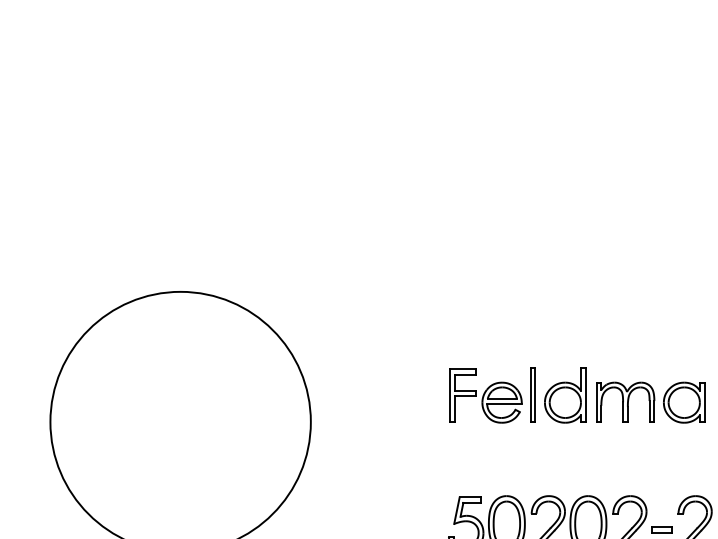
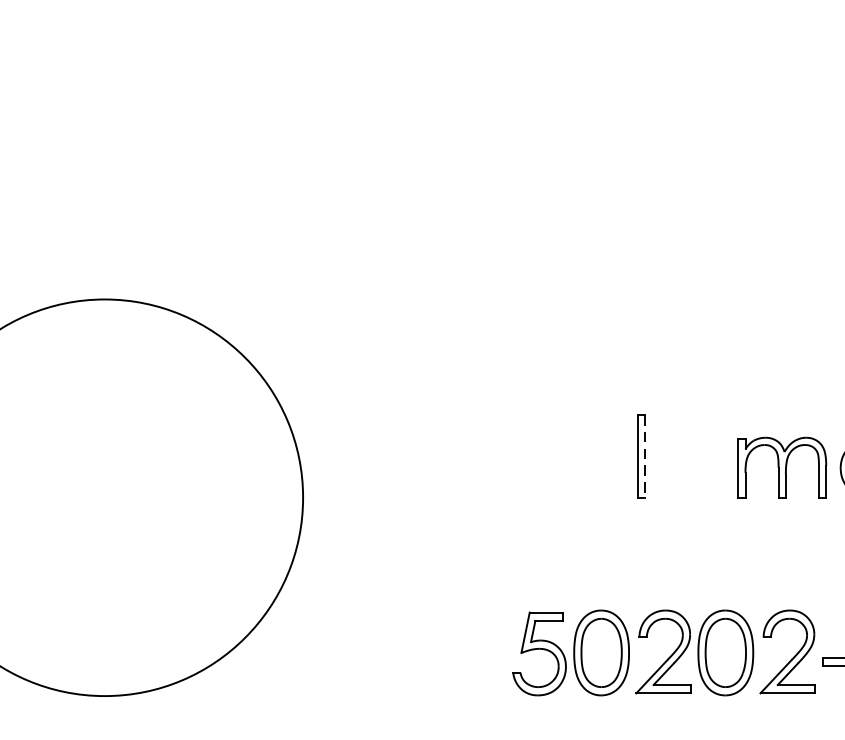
part: (485, 395) -> (569, 457), removed
line: (535, 395) -> (645, 457), solid -> dashed
part: (565, 395) -> (690, 457), removed

